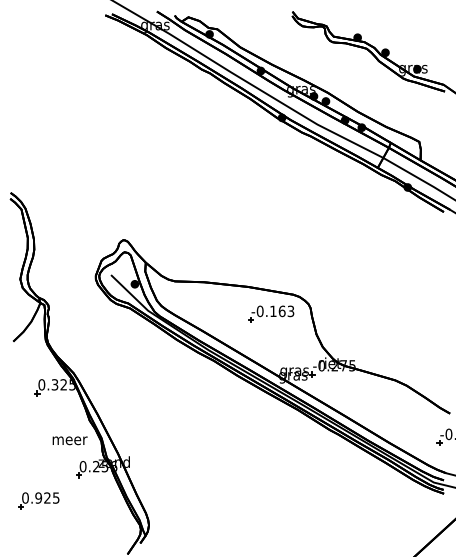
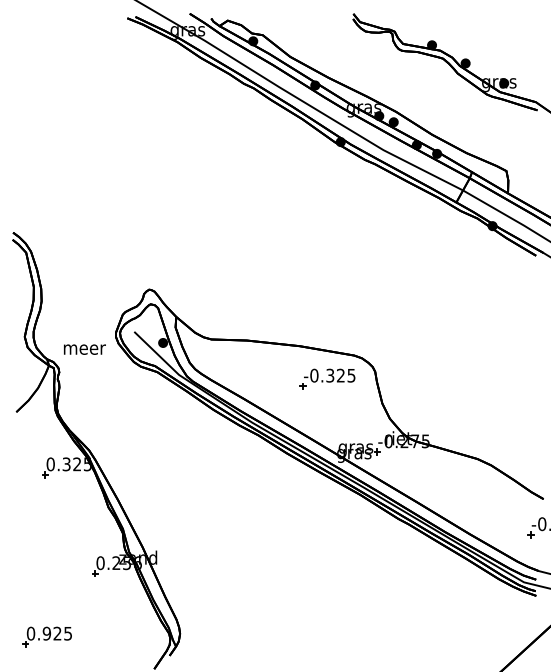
text: (282, 311) -> (341, 375), -0.163 -> -0.325
text: (69, 440) -> (84, 349), moved
part: (38, 500) -> (46, 636), moved

